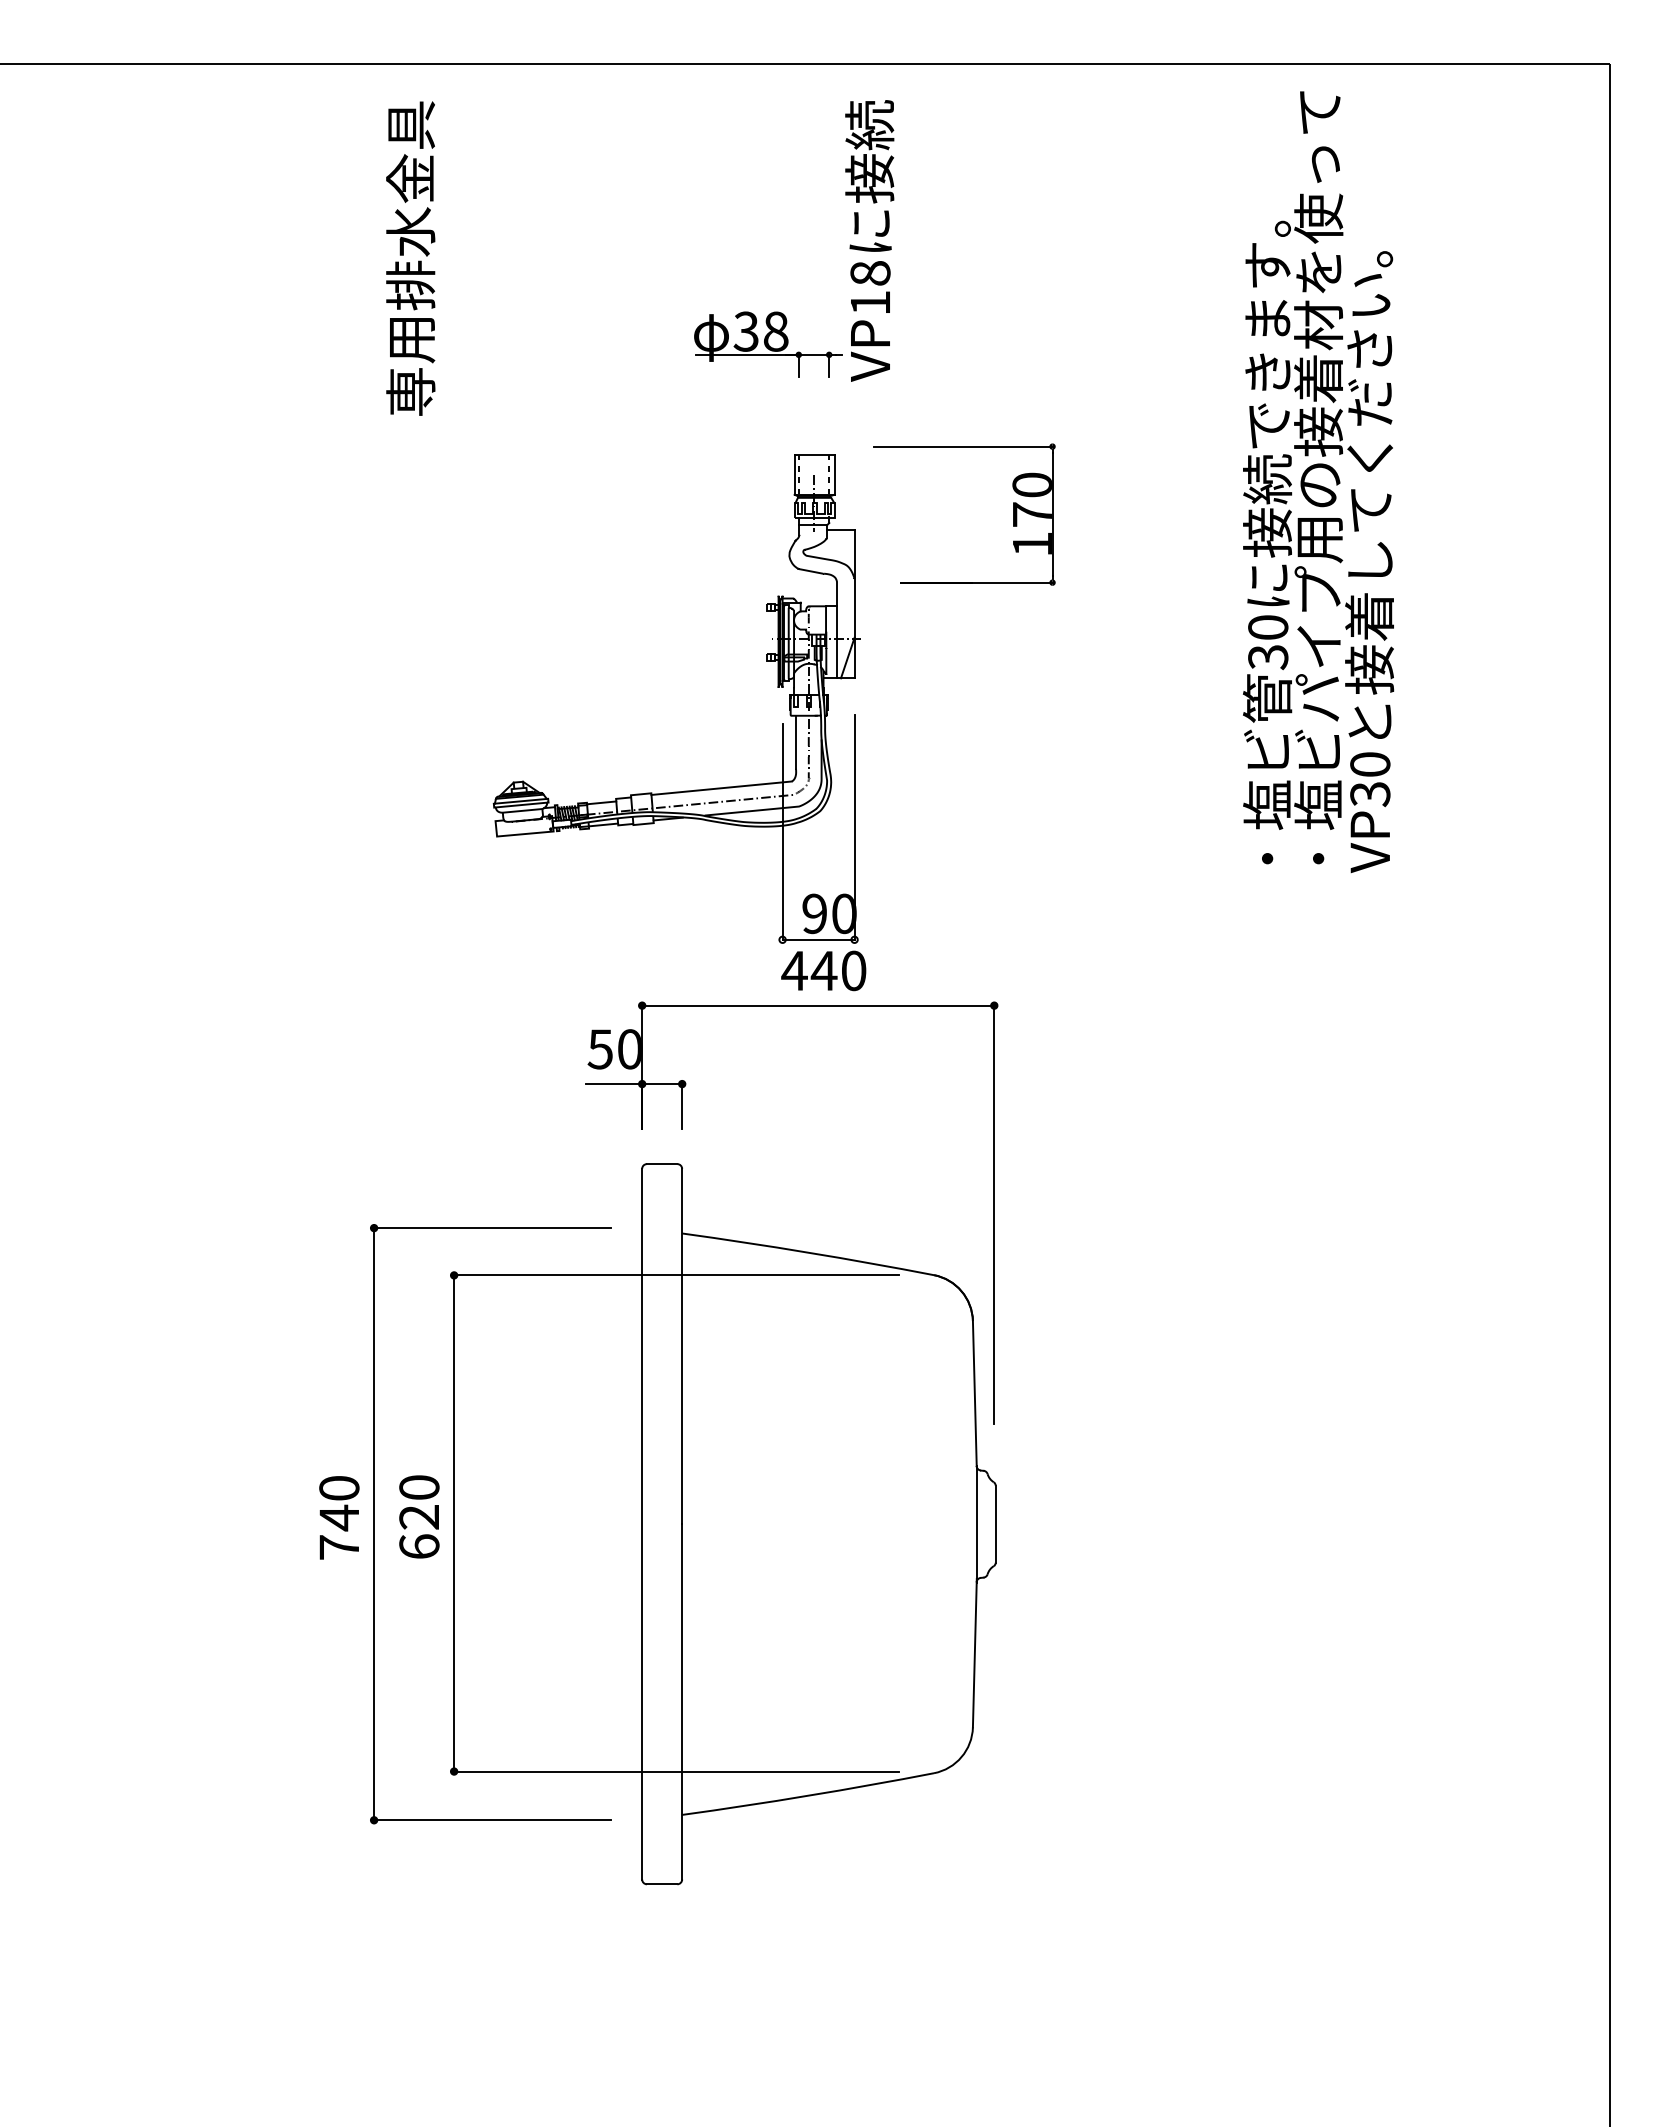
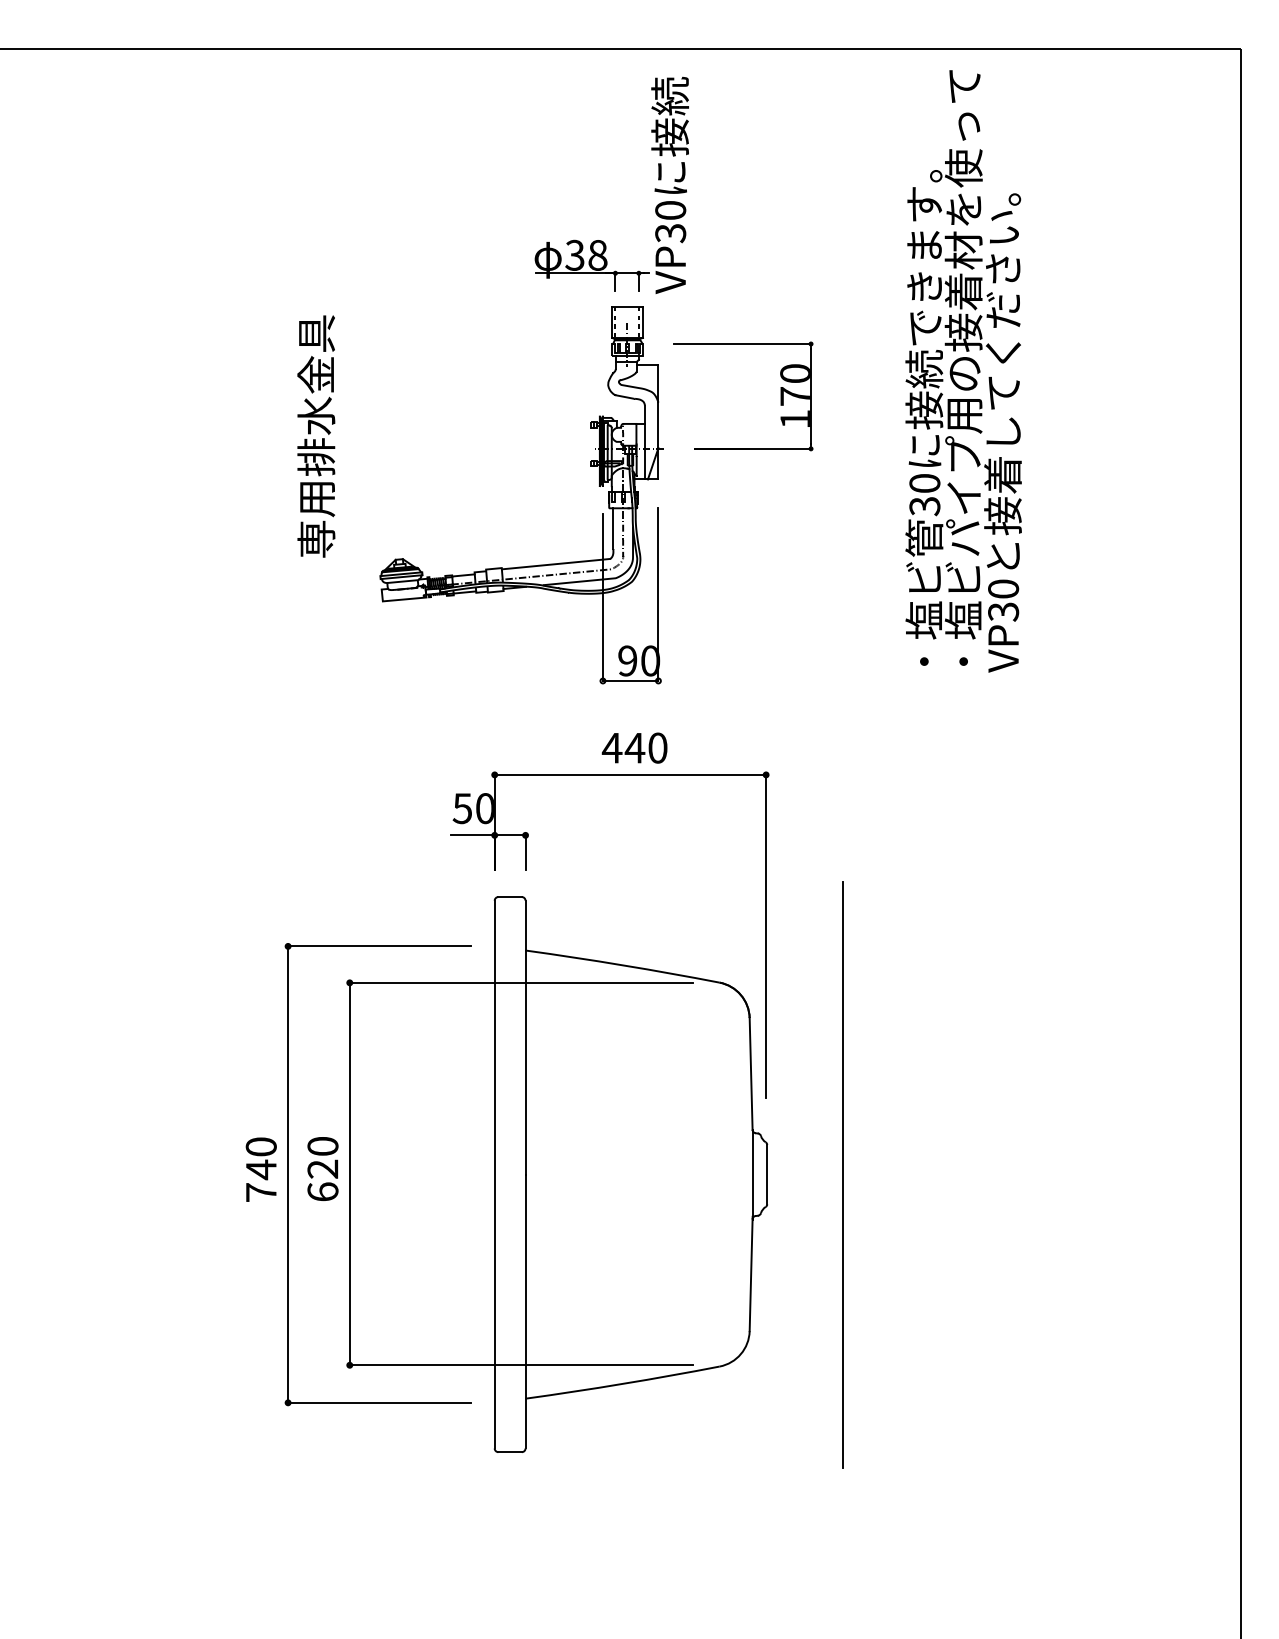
text: (410, 258) -> (316, 436), moved
text: (870, 288) -> (670, 222), VP18 -> VP30
text: (1318, 481) -> (963, 370), moved
part: (684, 790) -> (527, 565), moved
line: (1094, 1524) -> (843, 1174), added

